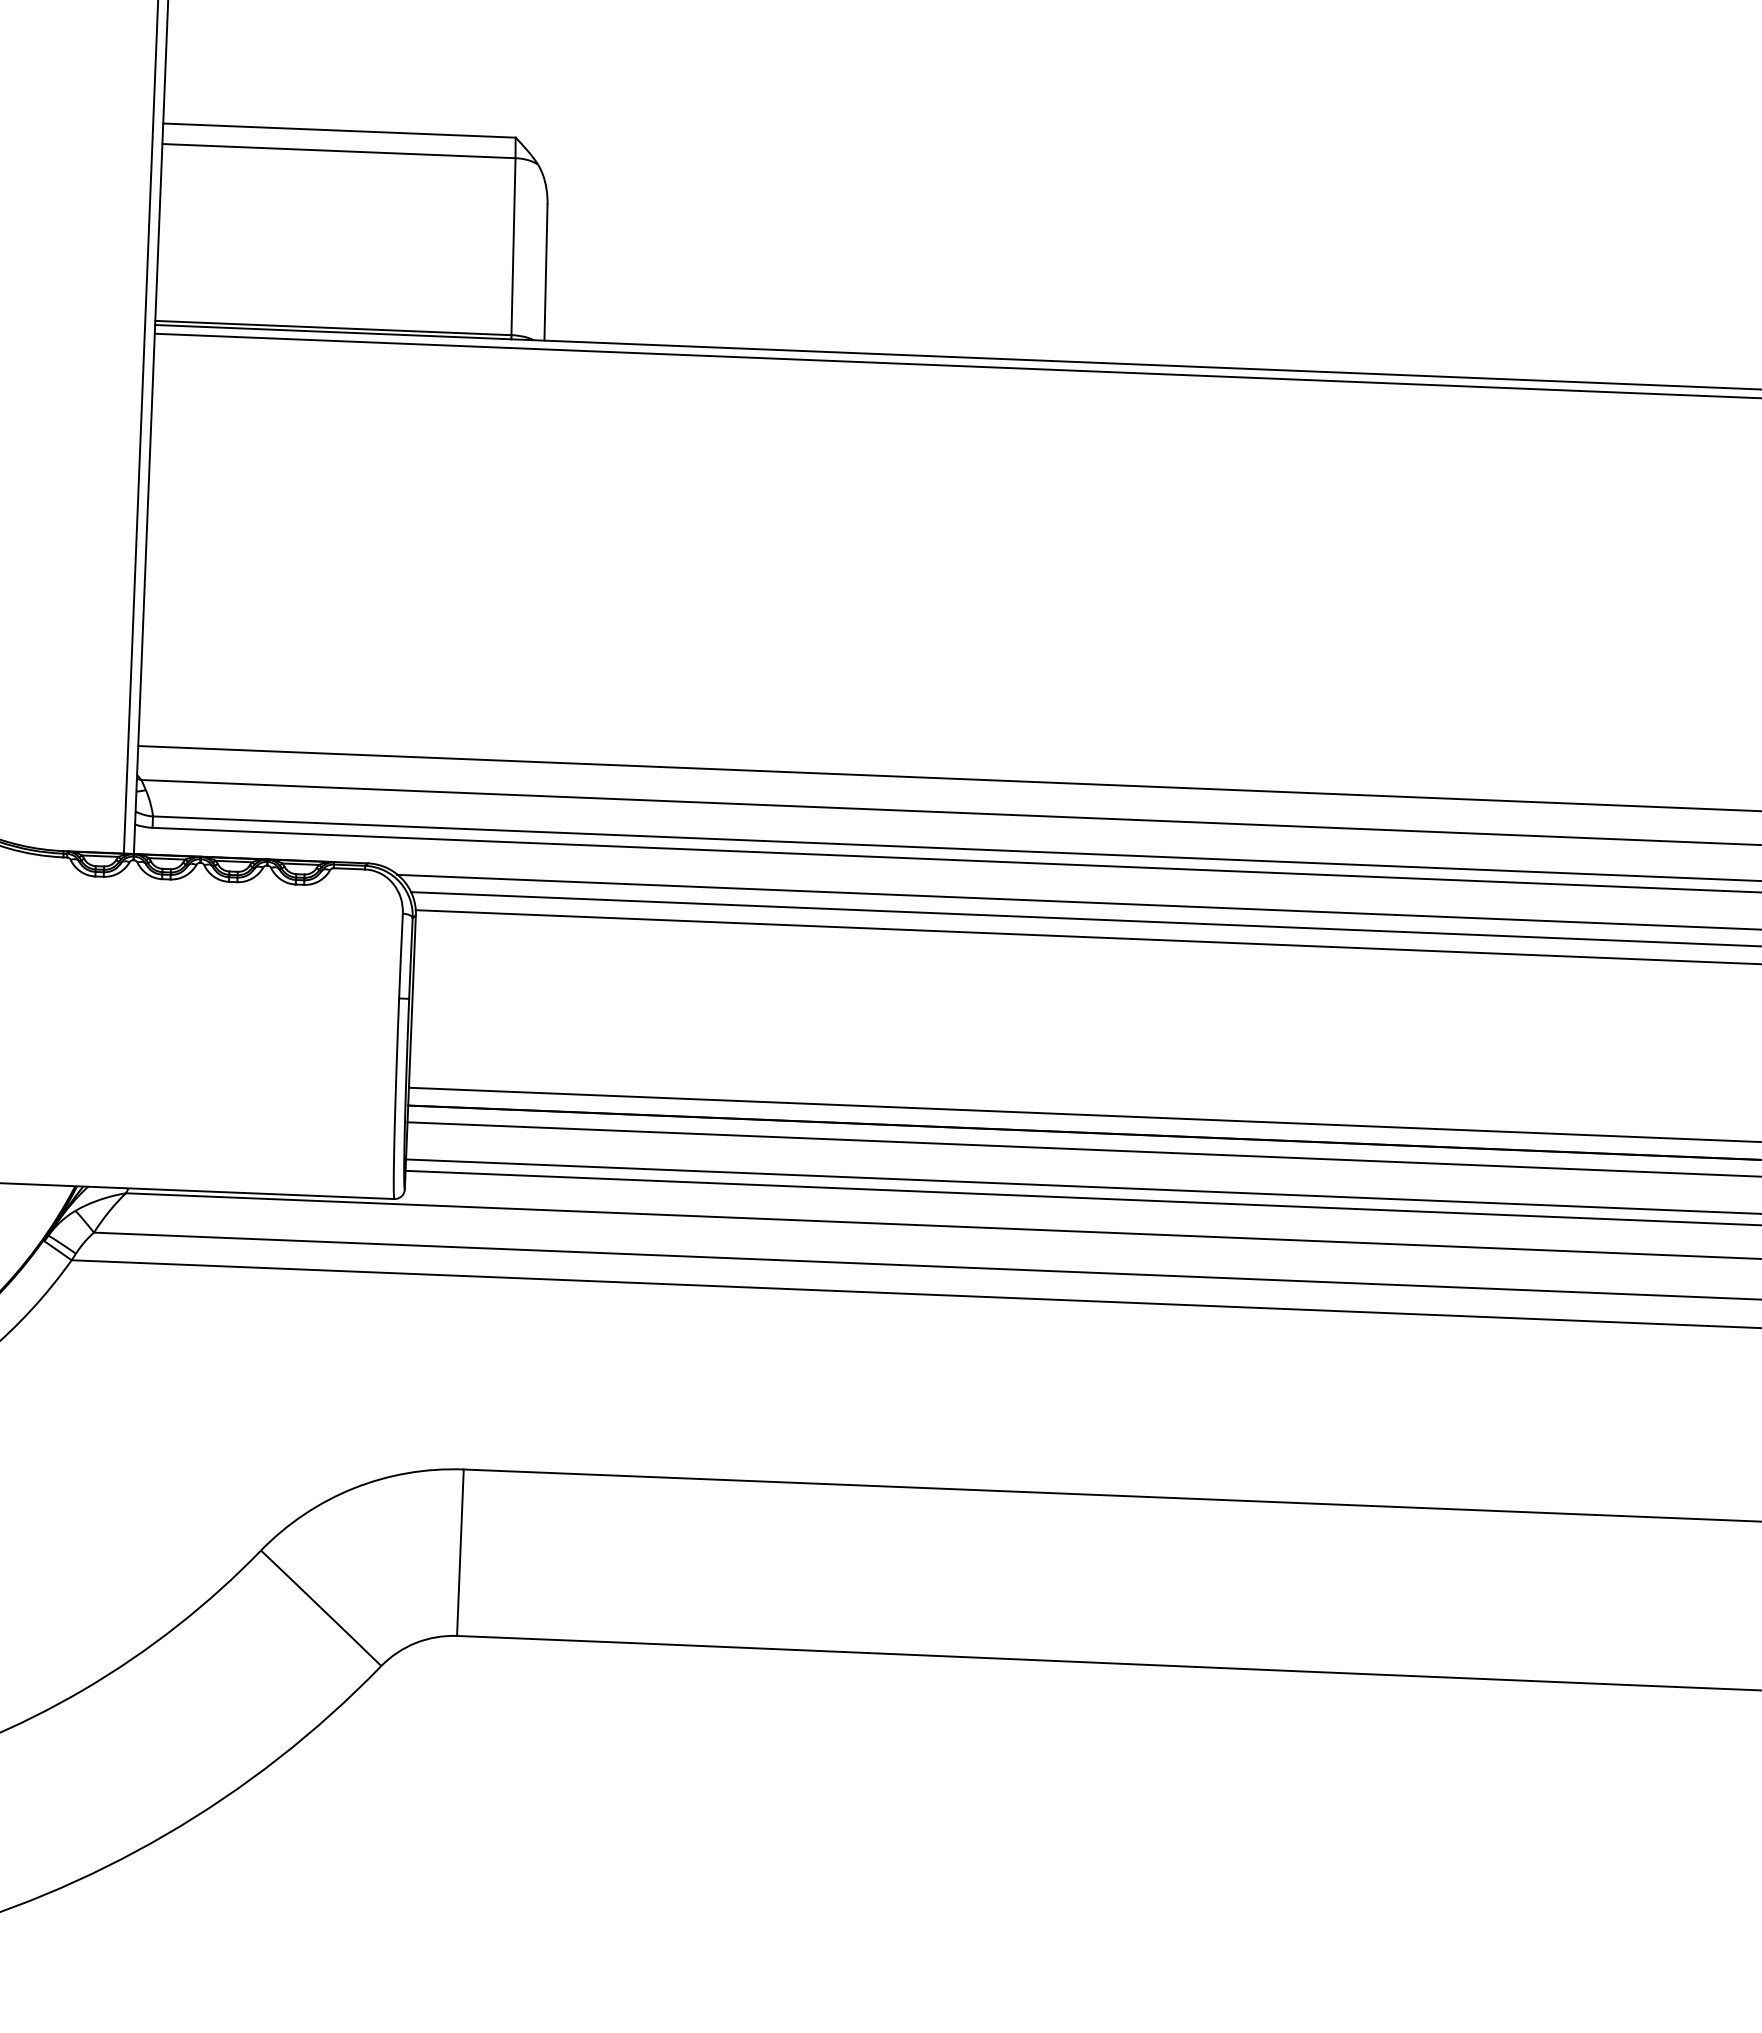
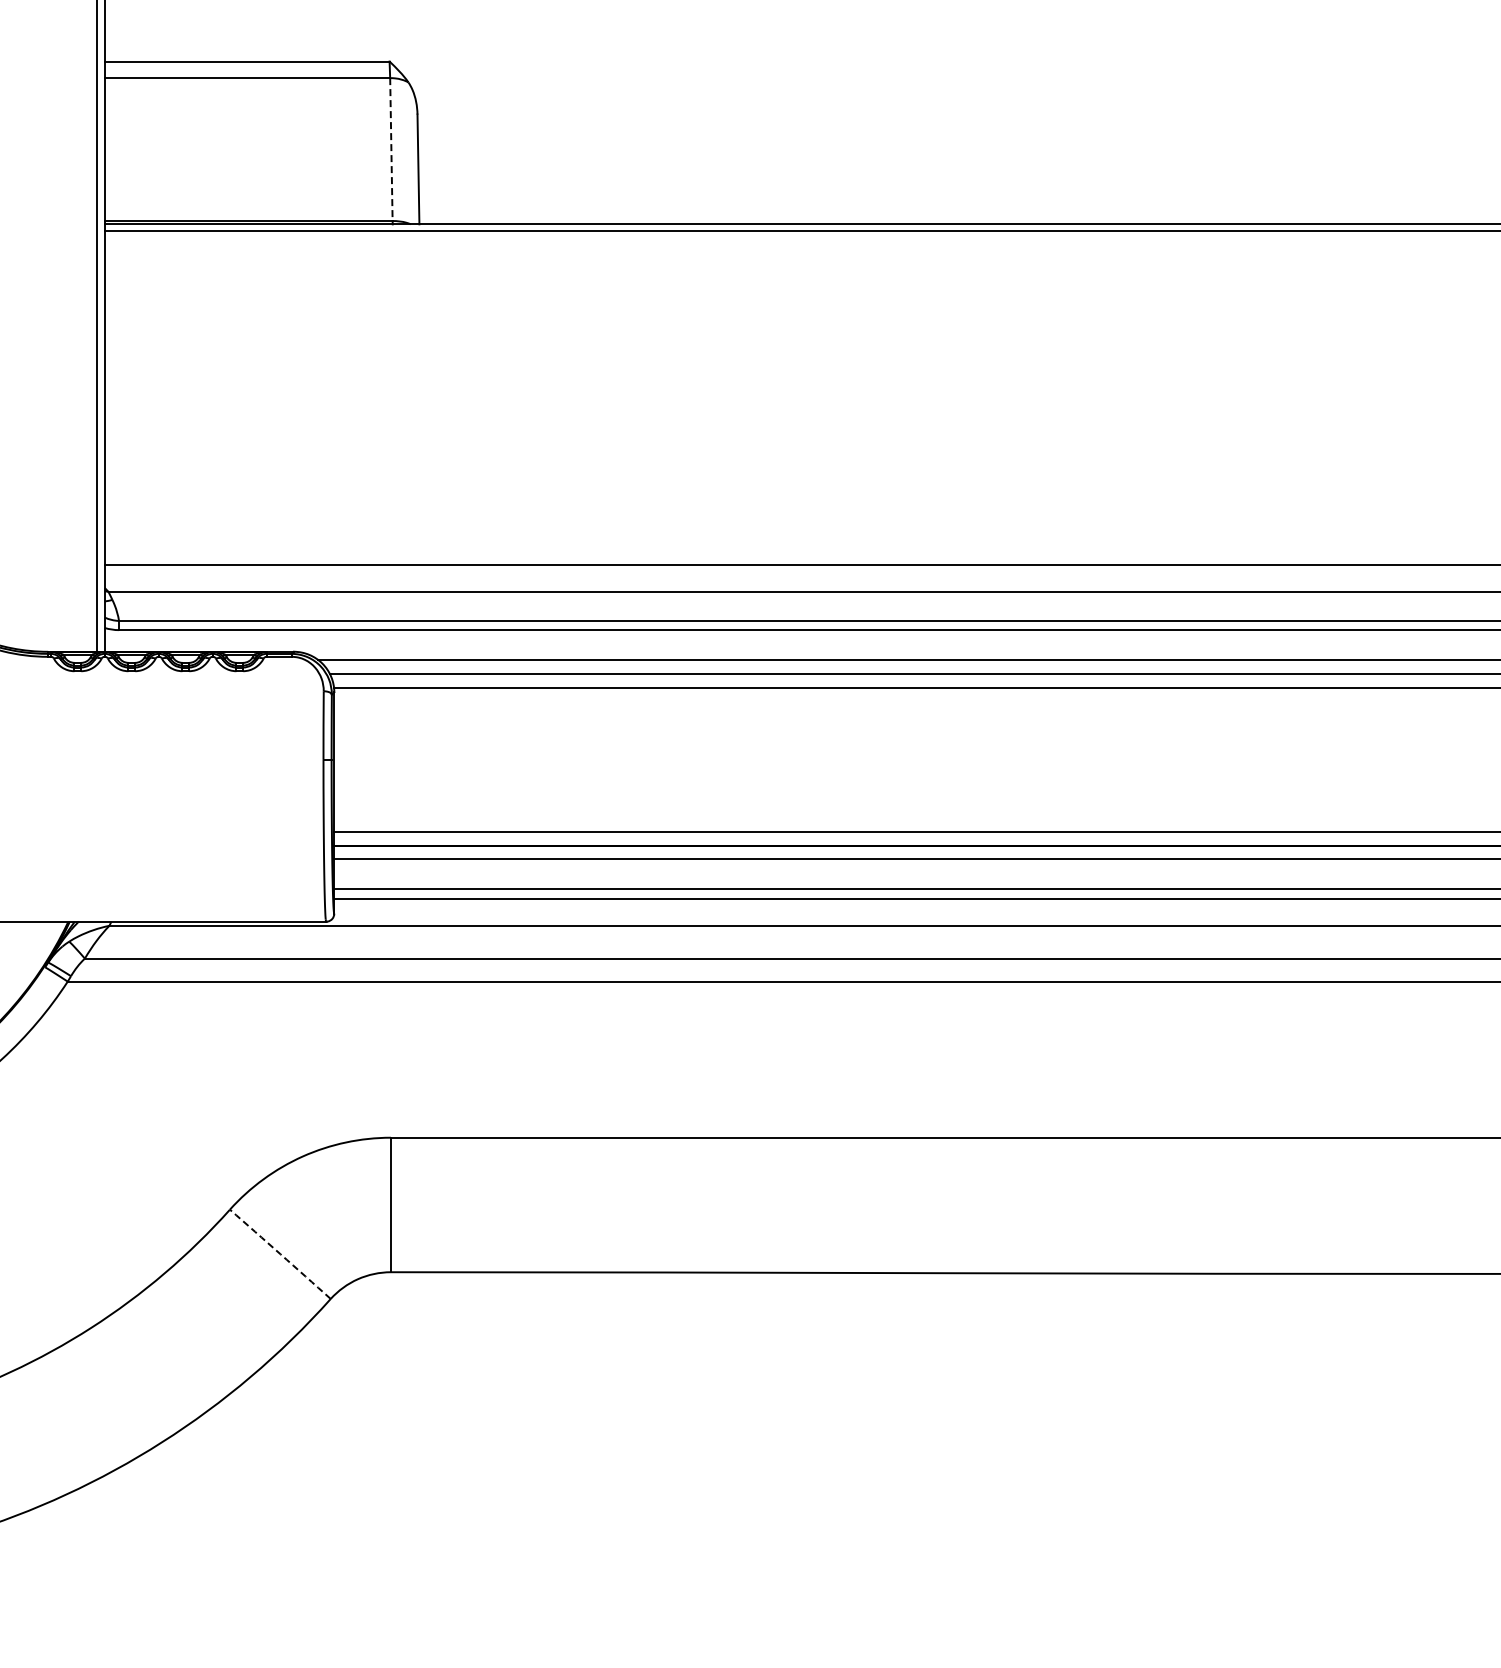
line: (513, 247) -> (391, 150), solid -> dashed
arc: (321, 1608) -> (280, 1254), solid -> dashed

